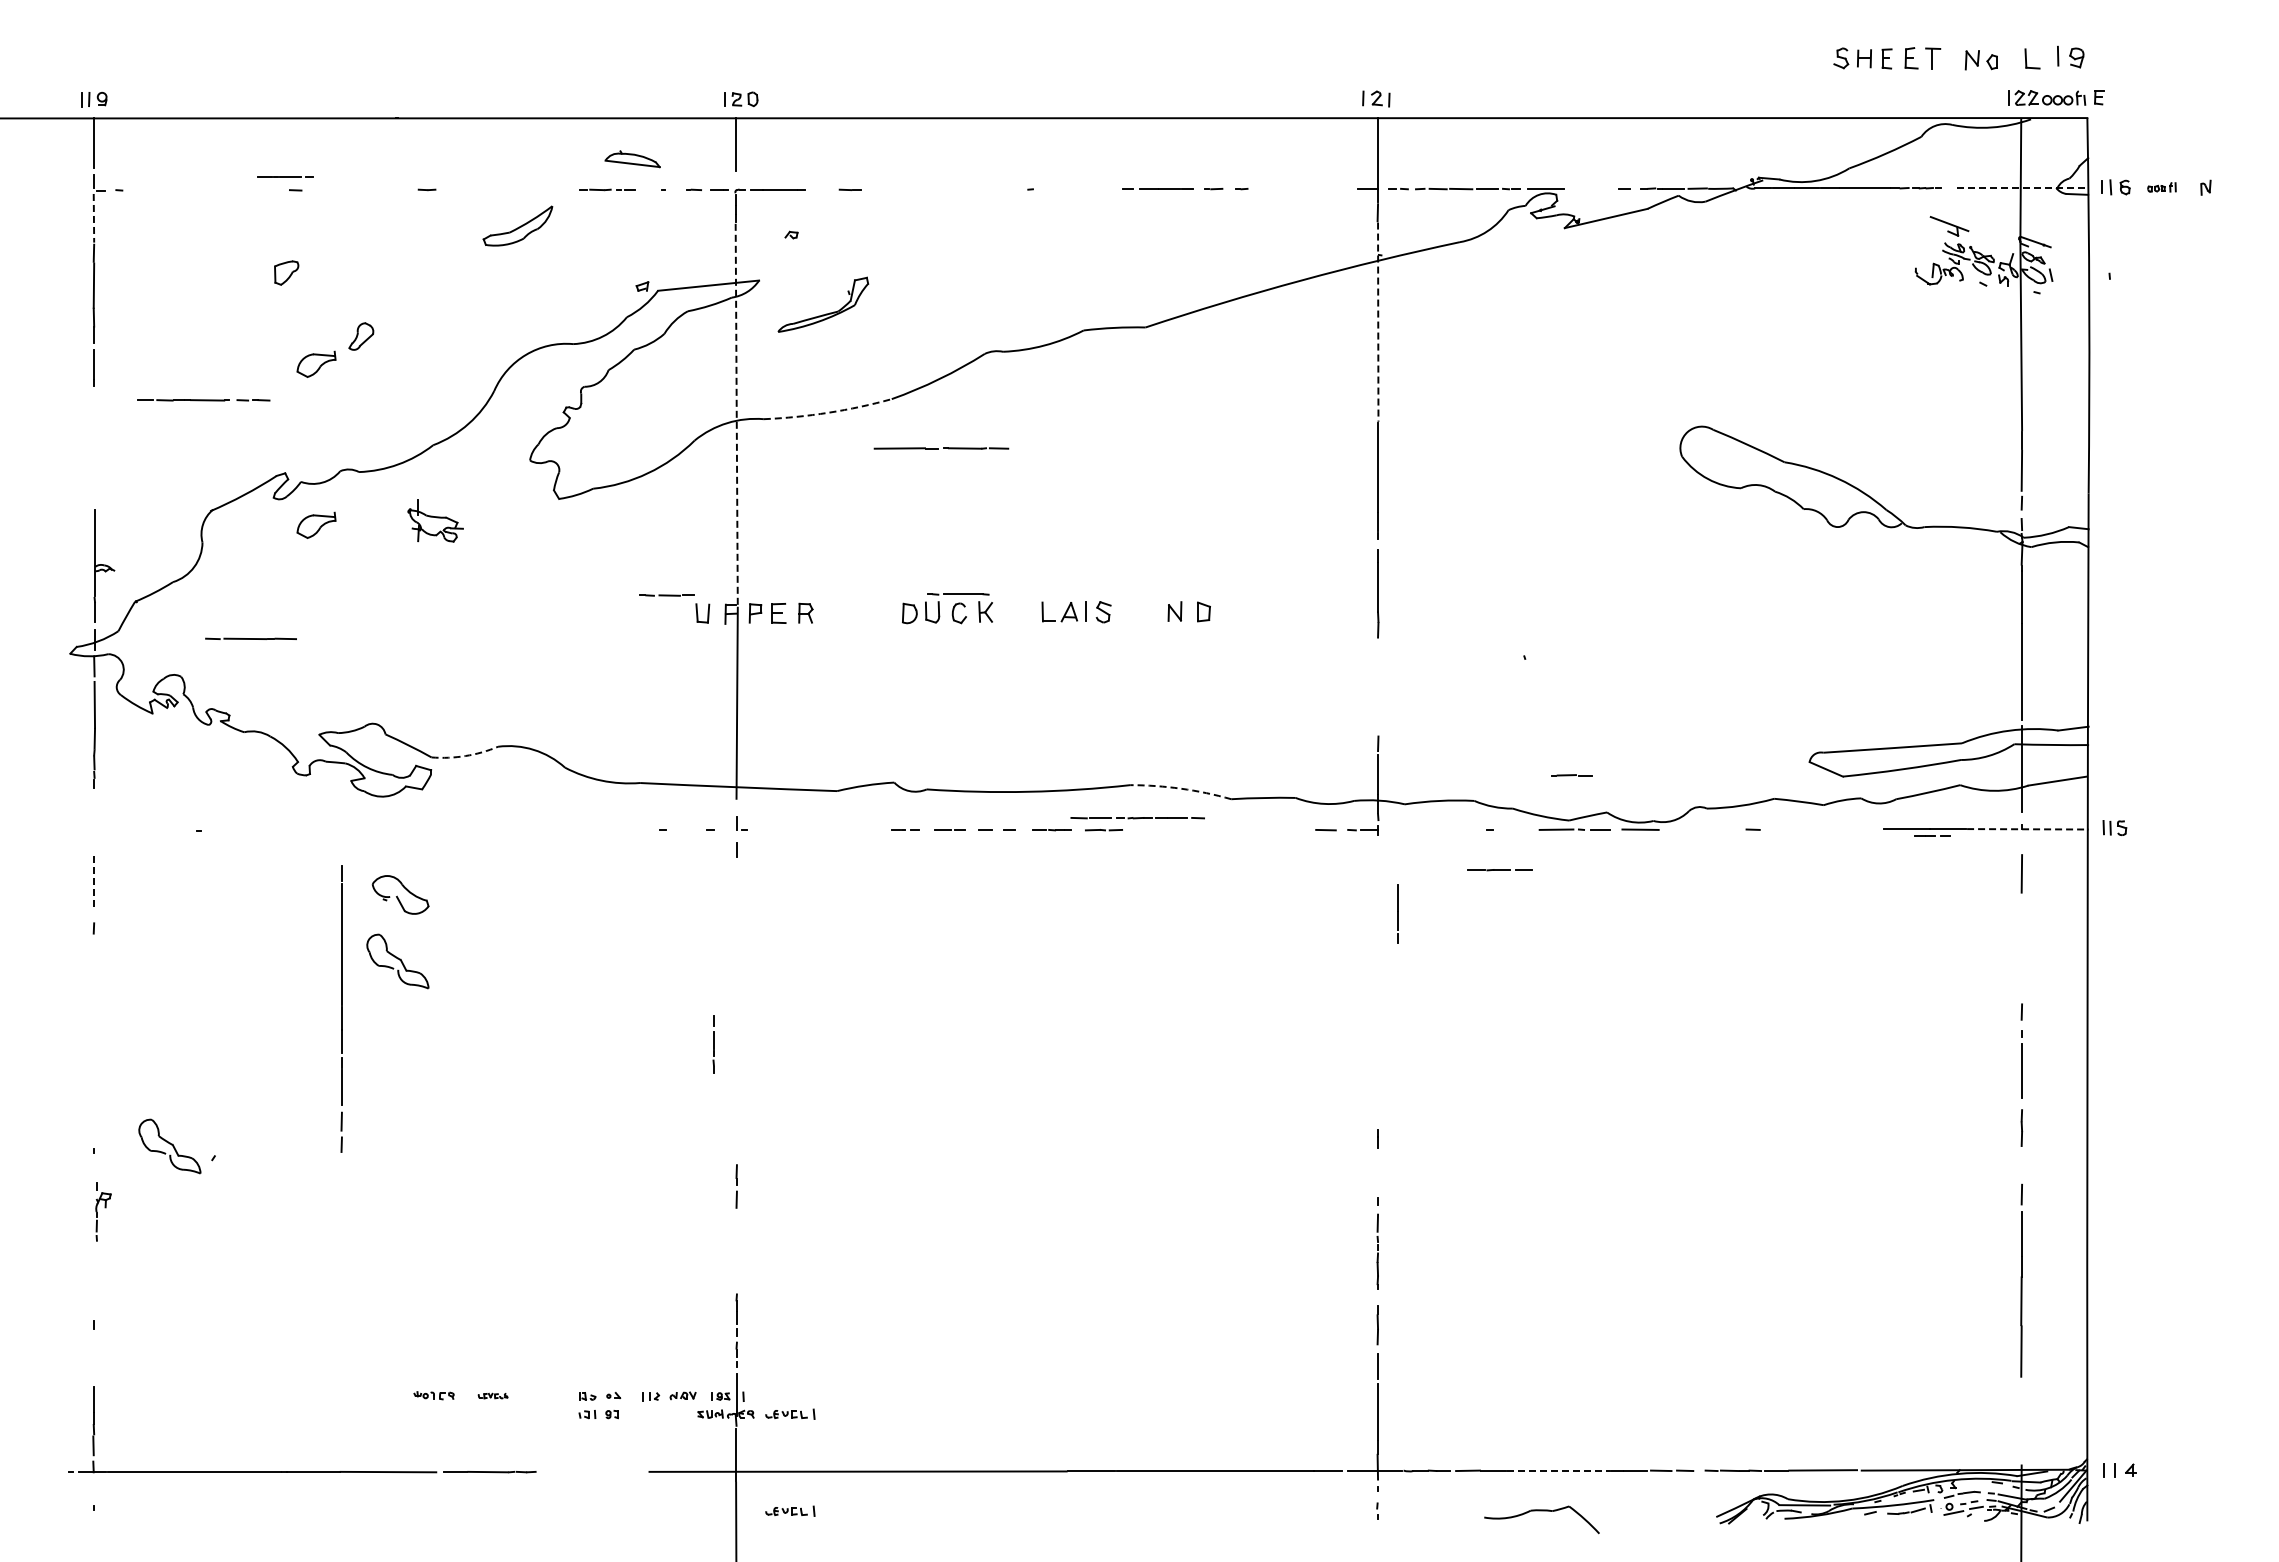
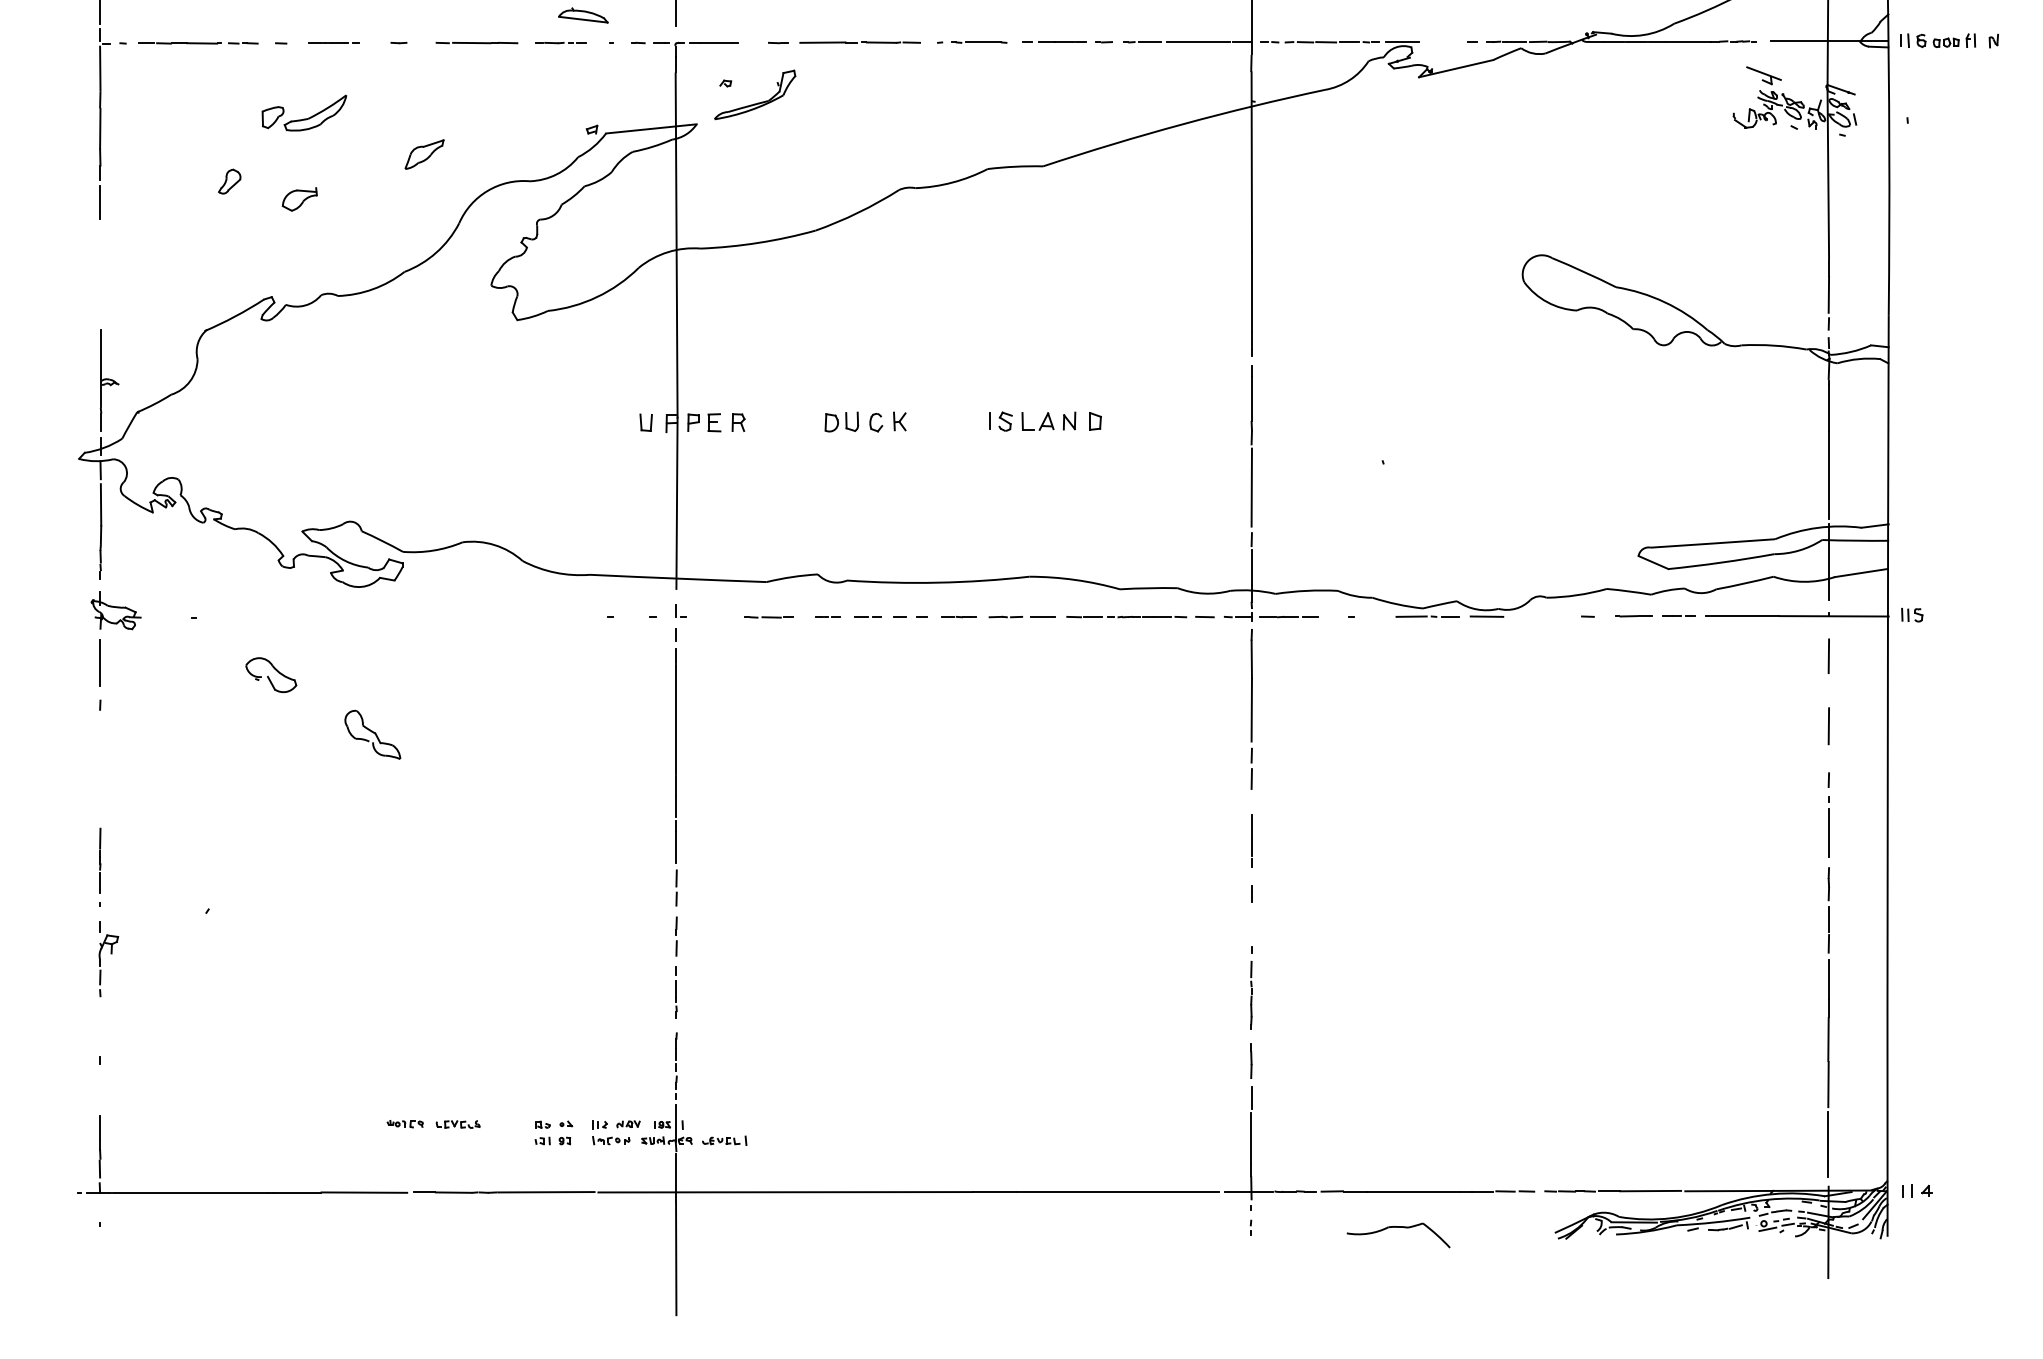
line: (285, 176) -> (333, 42), moved
part: (2161, 187) -> (1954, 40), size x1.67
line: (1264, 188) -> (1149, 41), added
line: (2023, 188) -> (1830, 41), dashed -> solid
line: (1318, 189) -> (1198, 42), added
line: (93, 218) -> (99, 68), dashed -> solid
part: (517, 225) -> (315, 112), moved
part: (825, 313) -> (757, 102), moved
part: (455, 314) -> (424, 154), added
line: (1378, 322) -> (1252, 161), dashed -> solid
part: (361, 336) -> (229, 181), moved
line: (203, 400) -> (198, 43), moved
arc: (828, 412) -> (758, 242), dashed -> solid
line: (736, 415) -> (676, 245), dashed -> solid
line: (943, 448) -> (861, 42), moved
part: (435, 520) -> (116, 610), moved
part: (316, 524) -> (299, 343), removed
line: (958, 594) -> (979, 42), moved
line: (666, 595) -> (768, 617), moved
part: (1059, 611) -> (1037, 421), moved
line: (250, 638) -> (476, 42), moved
line: (1378, 685) -> (1252, 487), added
arc: (465, 756) -> (433, 551), dashed -> solid
line: (1571, 775) -> (1633, 616), moved
arc: (1181, 788) -> (1075, 579), dashed -> solid
line: (1137, 818) -> (1126, 617), moved
line: (2027, 829) -> (1833, 616), dashed -> solid
line: (1144, 830) -> (1042, 617), added
line: (1932, 835) -> (1678, 616), moved
line: (1499, 870) -> (1288, 617), moved
line: (93, 881) -> (99, 663), dashed -> solid
part: (400, 894) -> (271, 674), moved
line: (1397, 913) -> (1251, 840), moved
line: (1378, 932) -> (1252, 708), added
line: (2021, 951) -> (1828, 725), added
line: (341, 1008) -> (676, 776), moved
line: (713, 1044) -> (676, 992), moved
part: (93, 1101) -> (99, 860), added
part: (169, 1146) -> (168, 900), removed
line: (2021, 1167) -> (1828, 919), added
part: (103, 1211) -> (108, 958), size x1.43
part: (492, 1395) -> (457, 1123), size x1.67
part: (663, 1414) -> (610, 1140), added
line: (2021, 1418) -> (1828, 1144), added
line: (591, 1471) -> (546, 1192), added
line: (1558, 1471) -> (1413, 1192), dashed -> solid
part: (790, 1510) -> (724, 1227), removed

